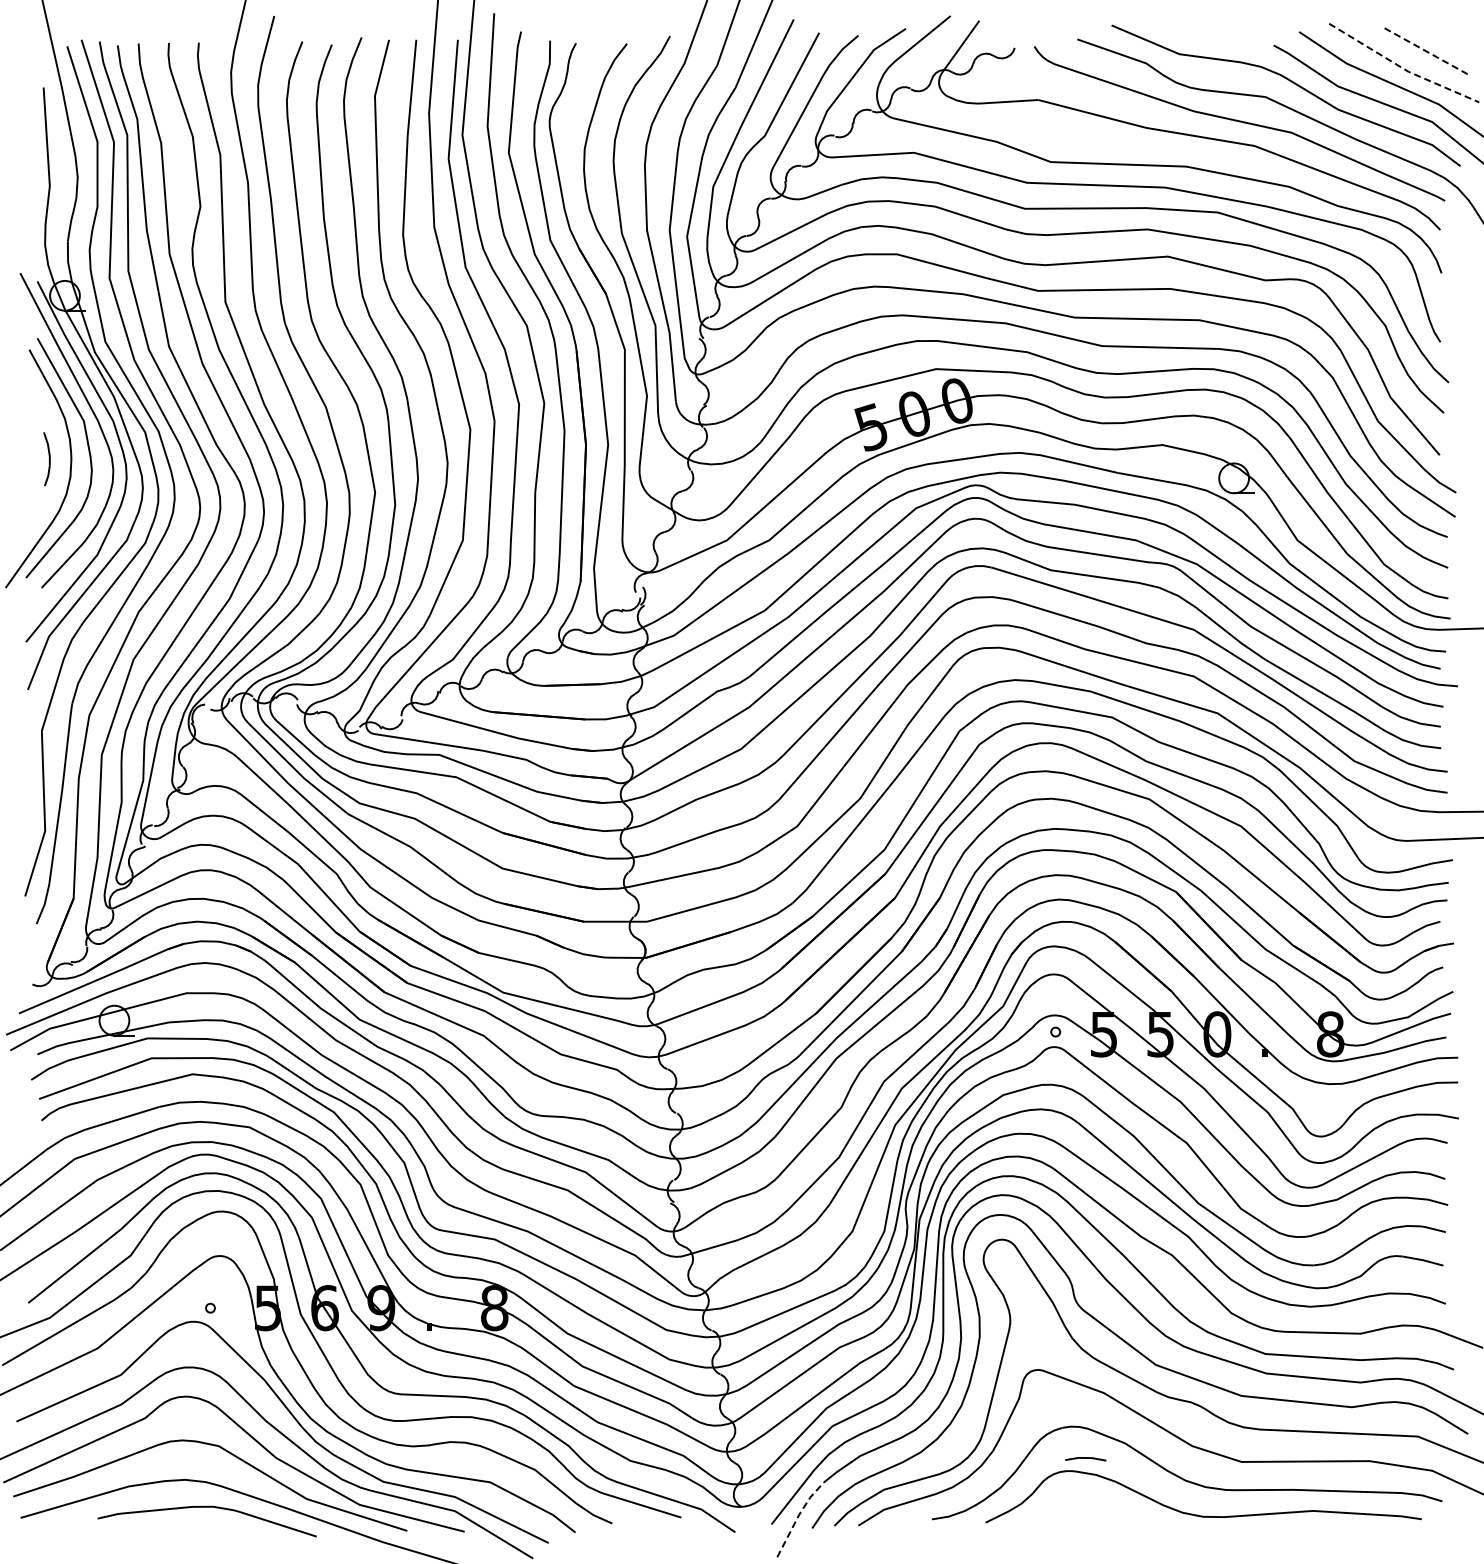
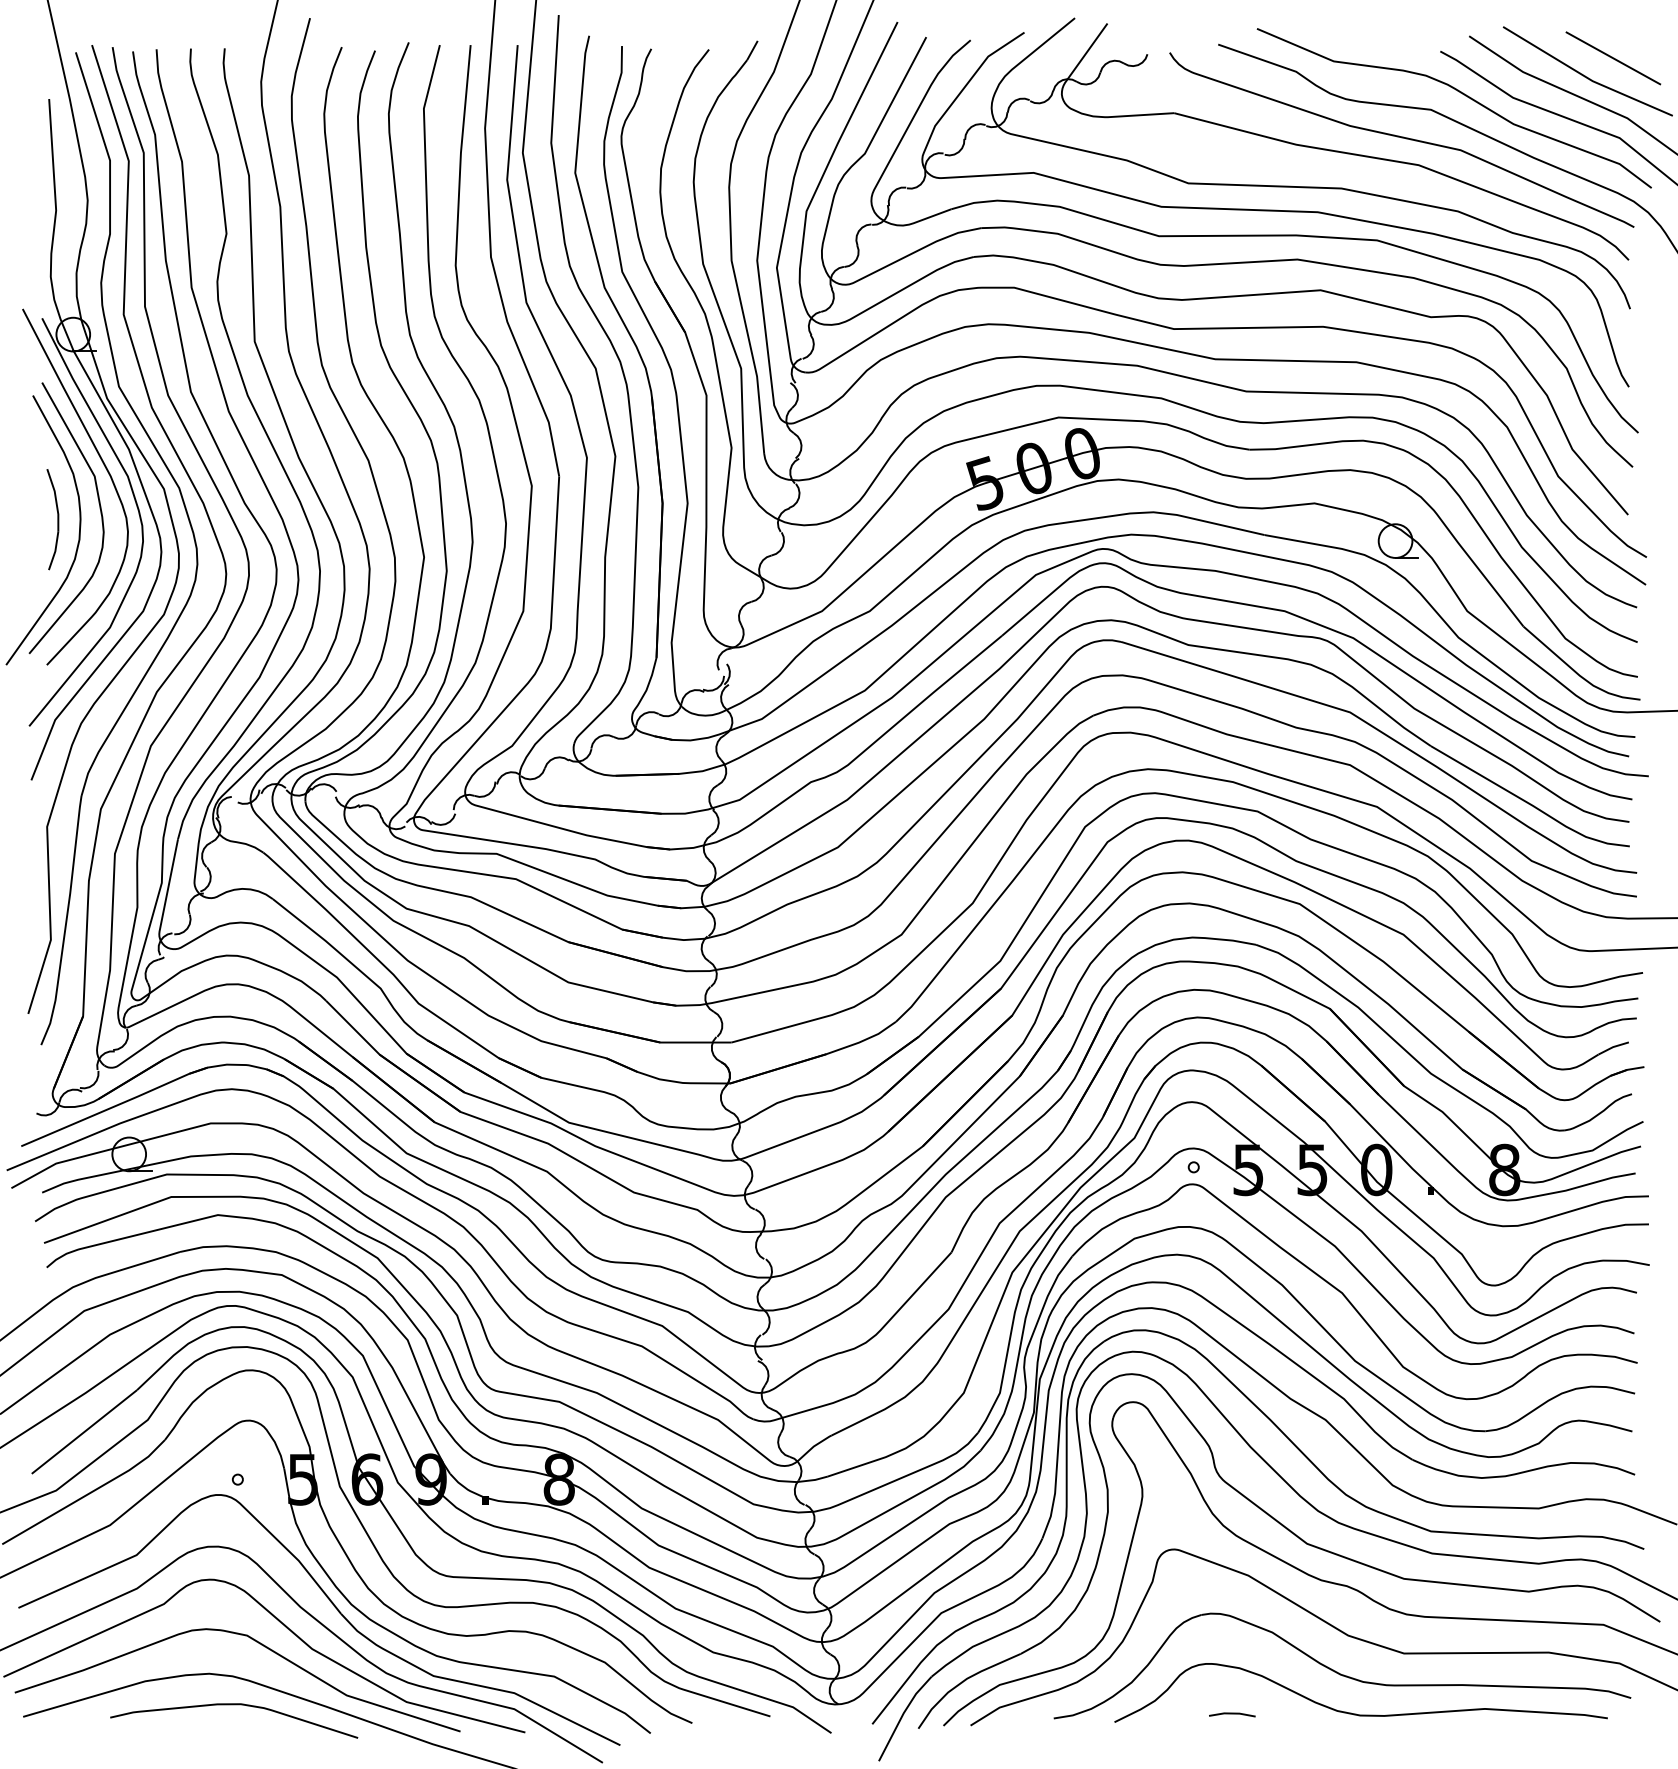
line: (1427, 51) -> (1614, 58), dashed -> solid
line: (1402, 68) -> (1586, 77), dashed -> solid
part: (46, 458) -> (52, 518), size x1.67
line: (1085, 1458) -> (1232, 1714), moved
line: (798, 1516) -> (902, 1715), dashed -> solid

